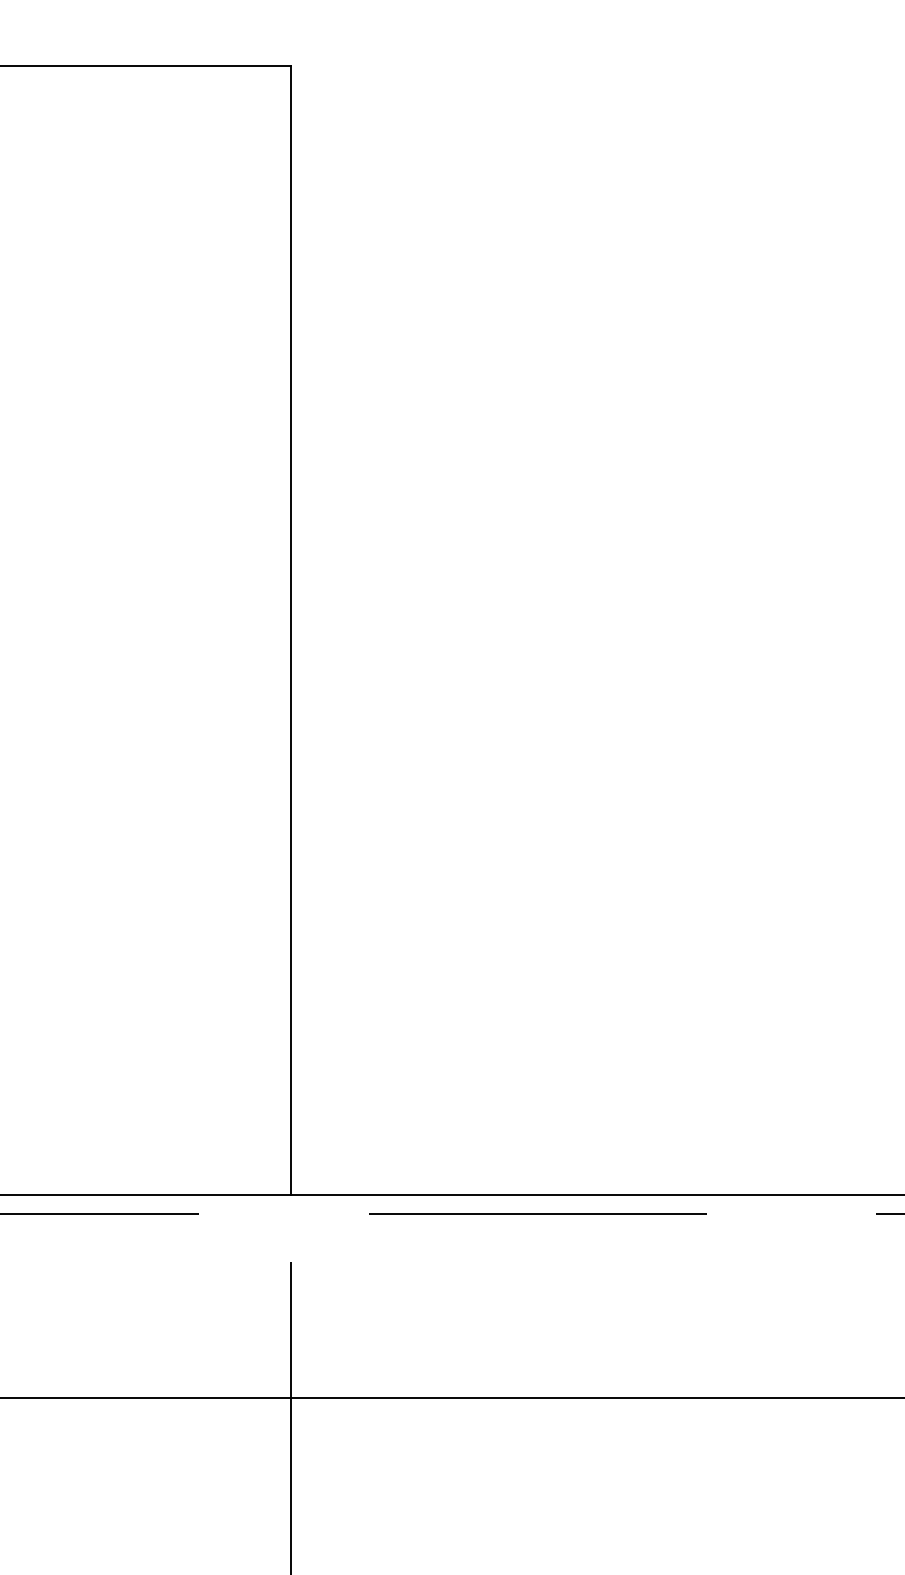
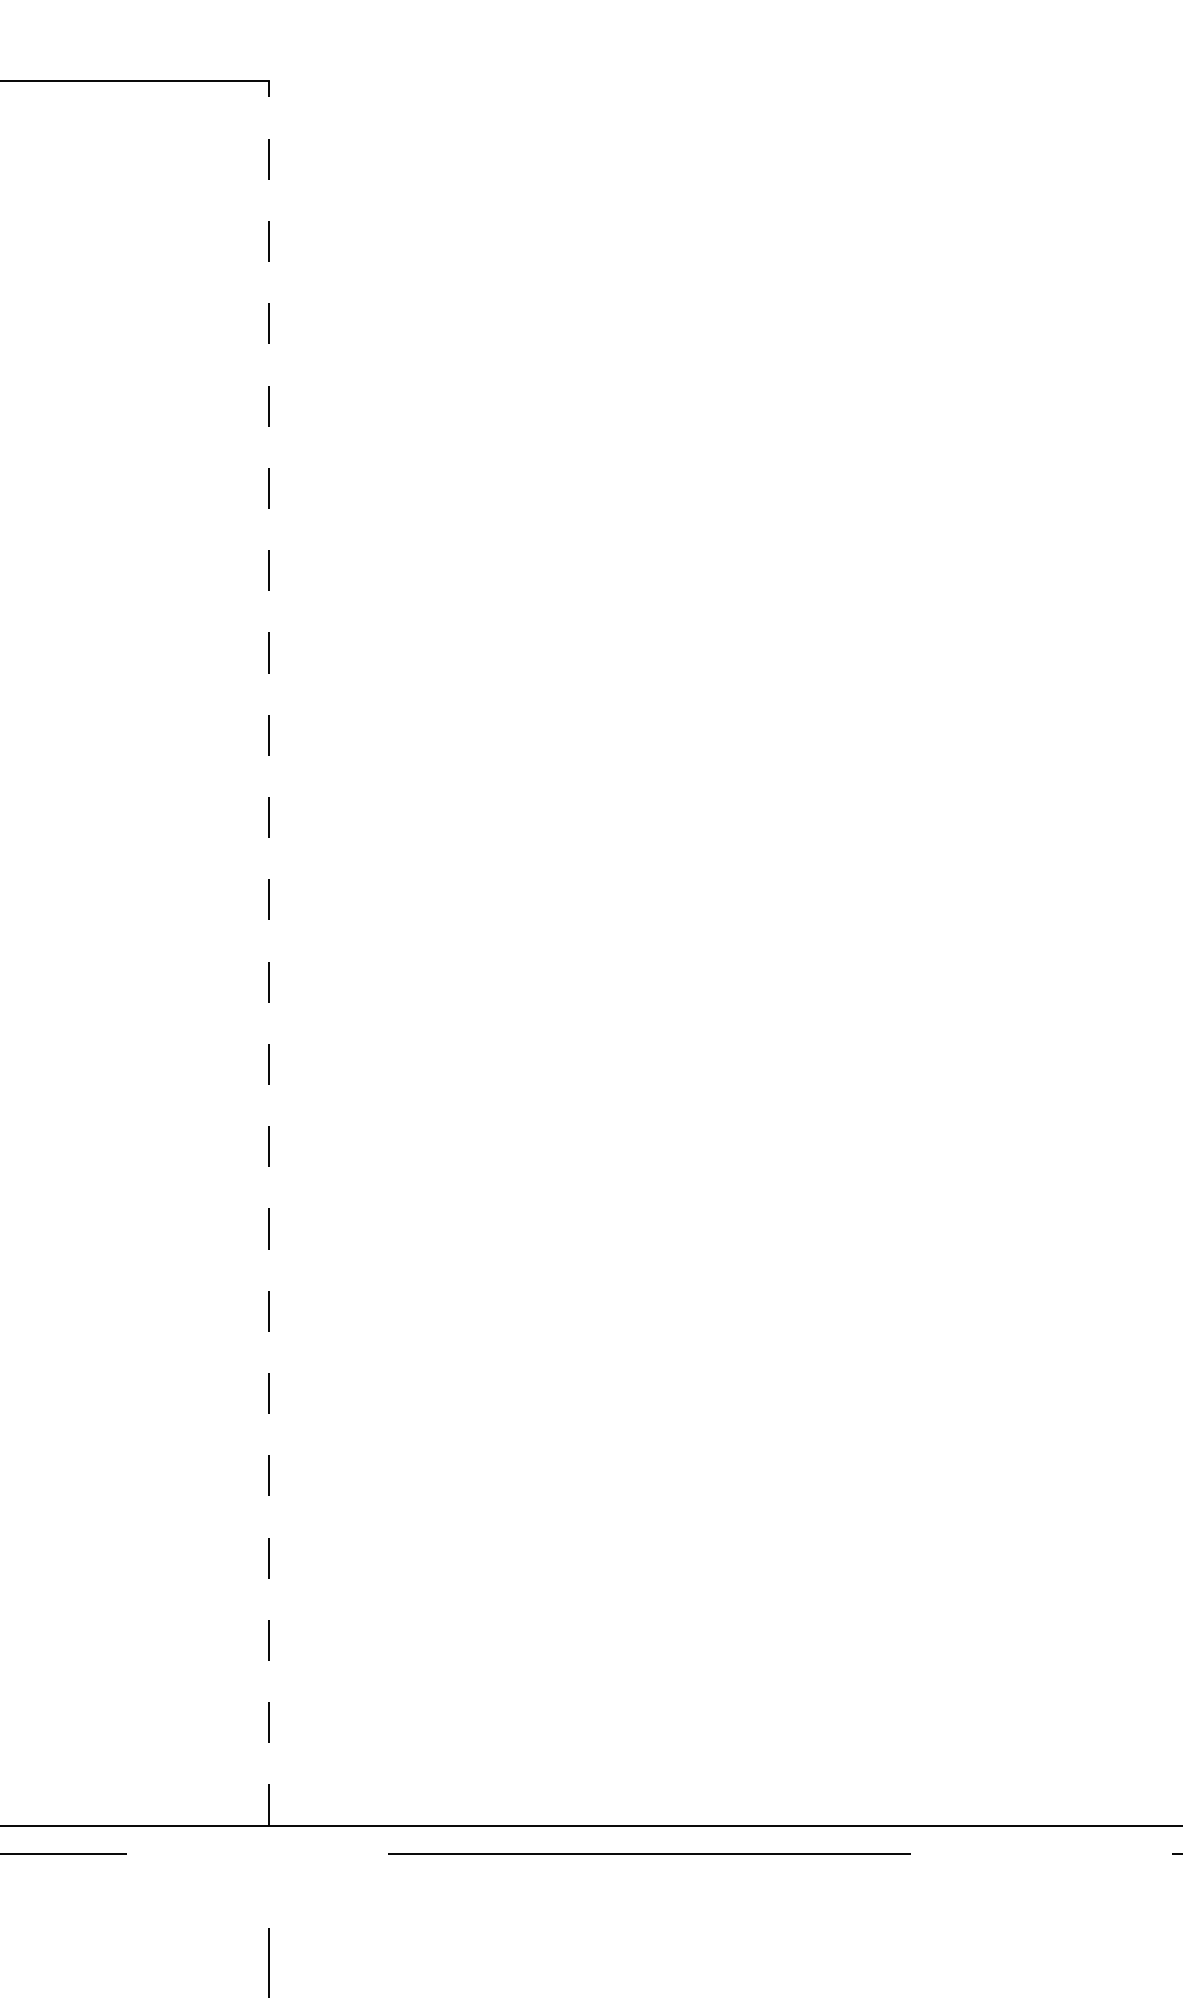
line: (291, 630) -> (269, 953), solid -> dashed

